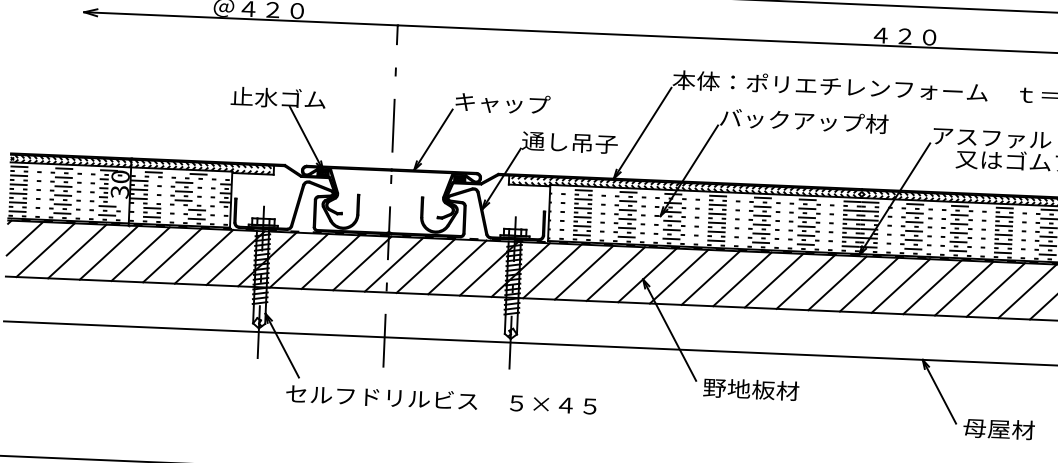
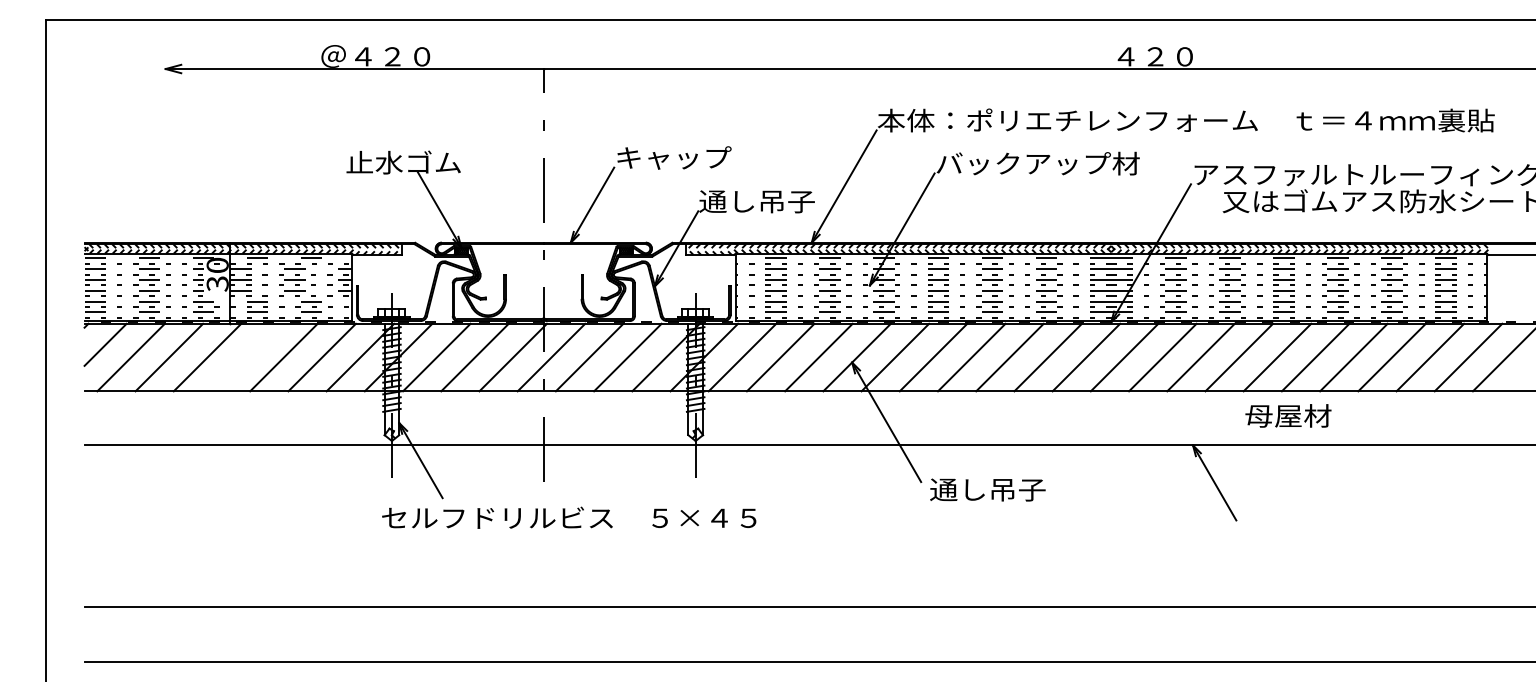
line: (140, 254) -> (245, 357), removed
text: (750, 389) -> (987, 489), 野地板材 -> 通し吊子
text: (441, 399) -> (569, 517), moved
text: (999, 428) -> (1288, 415), moved

